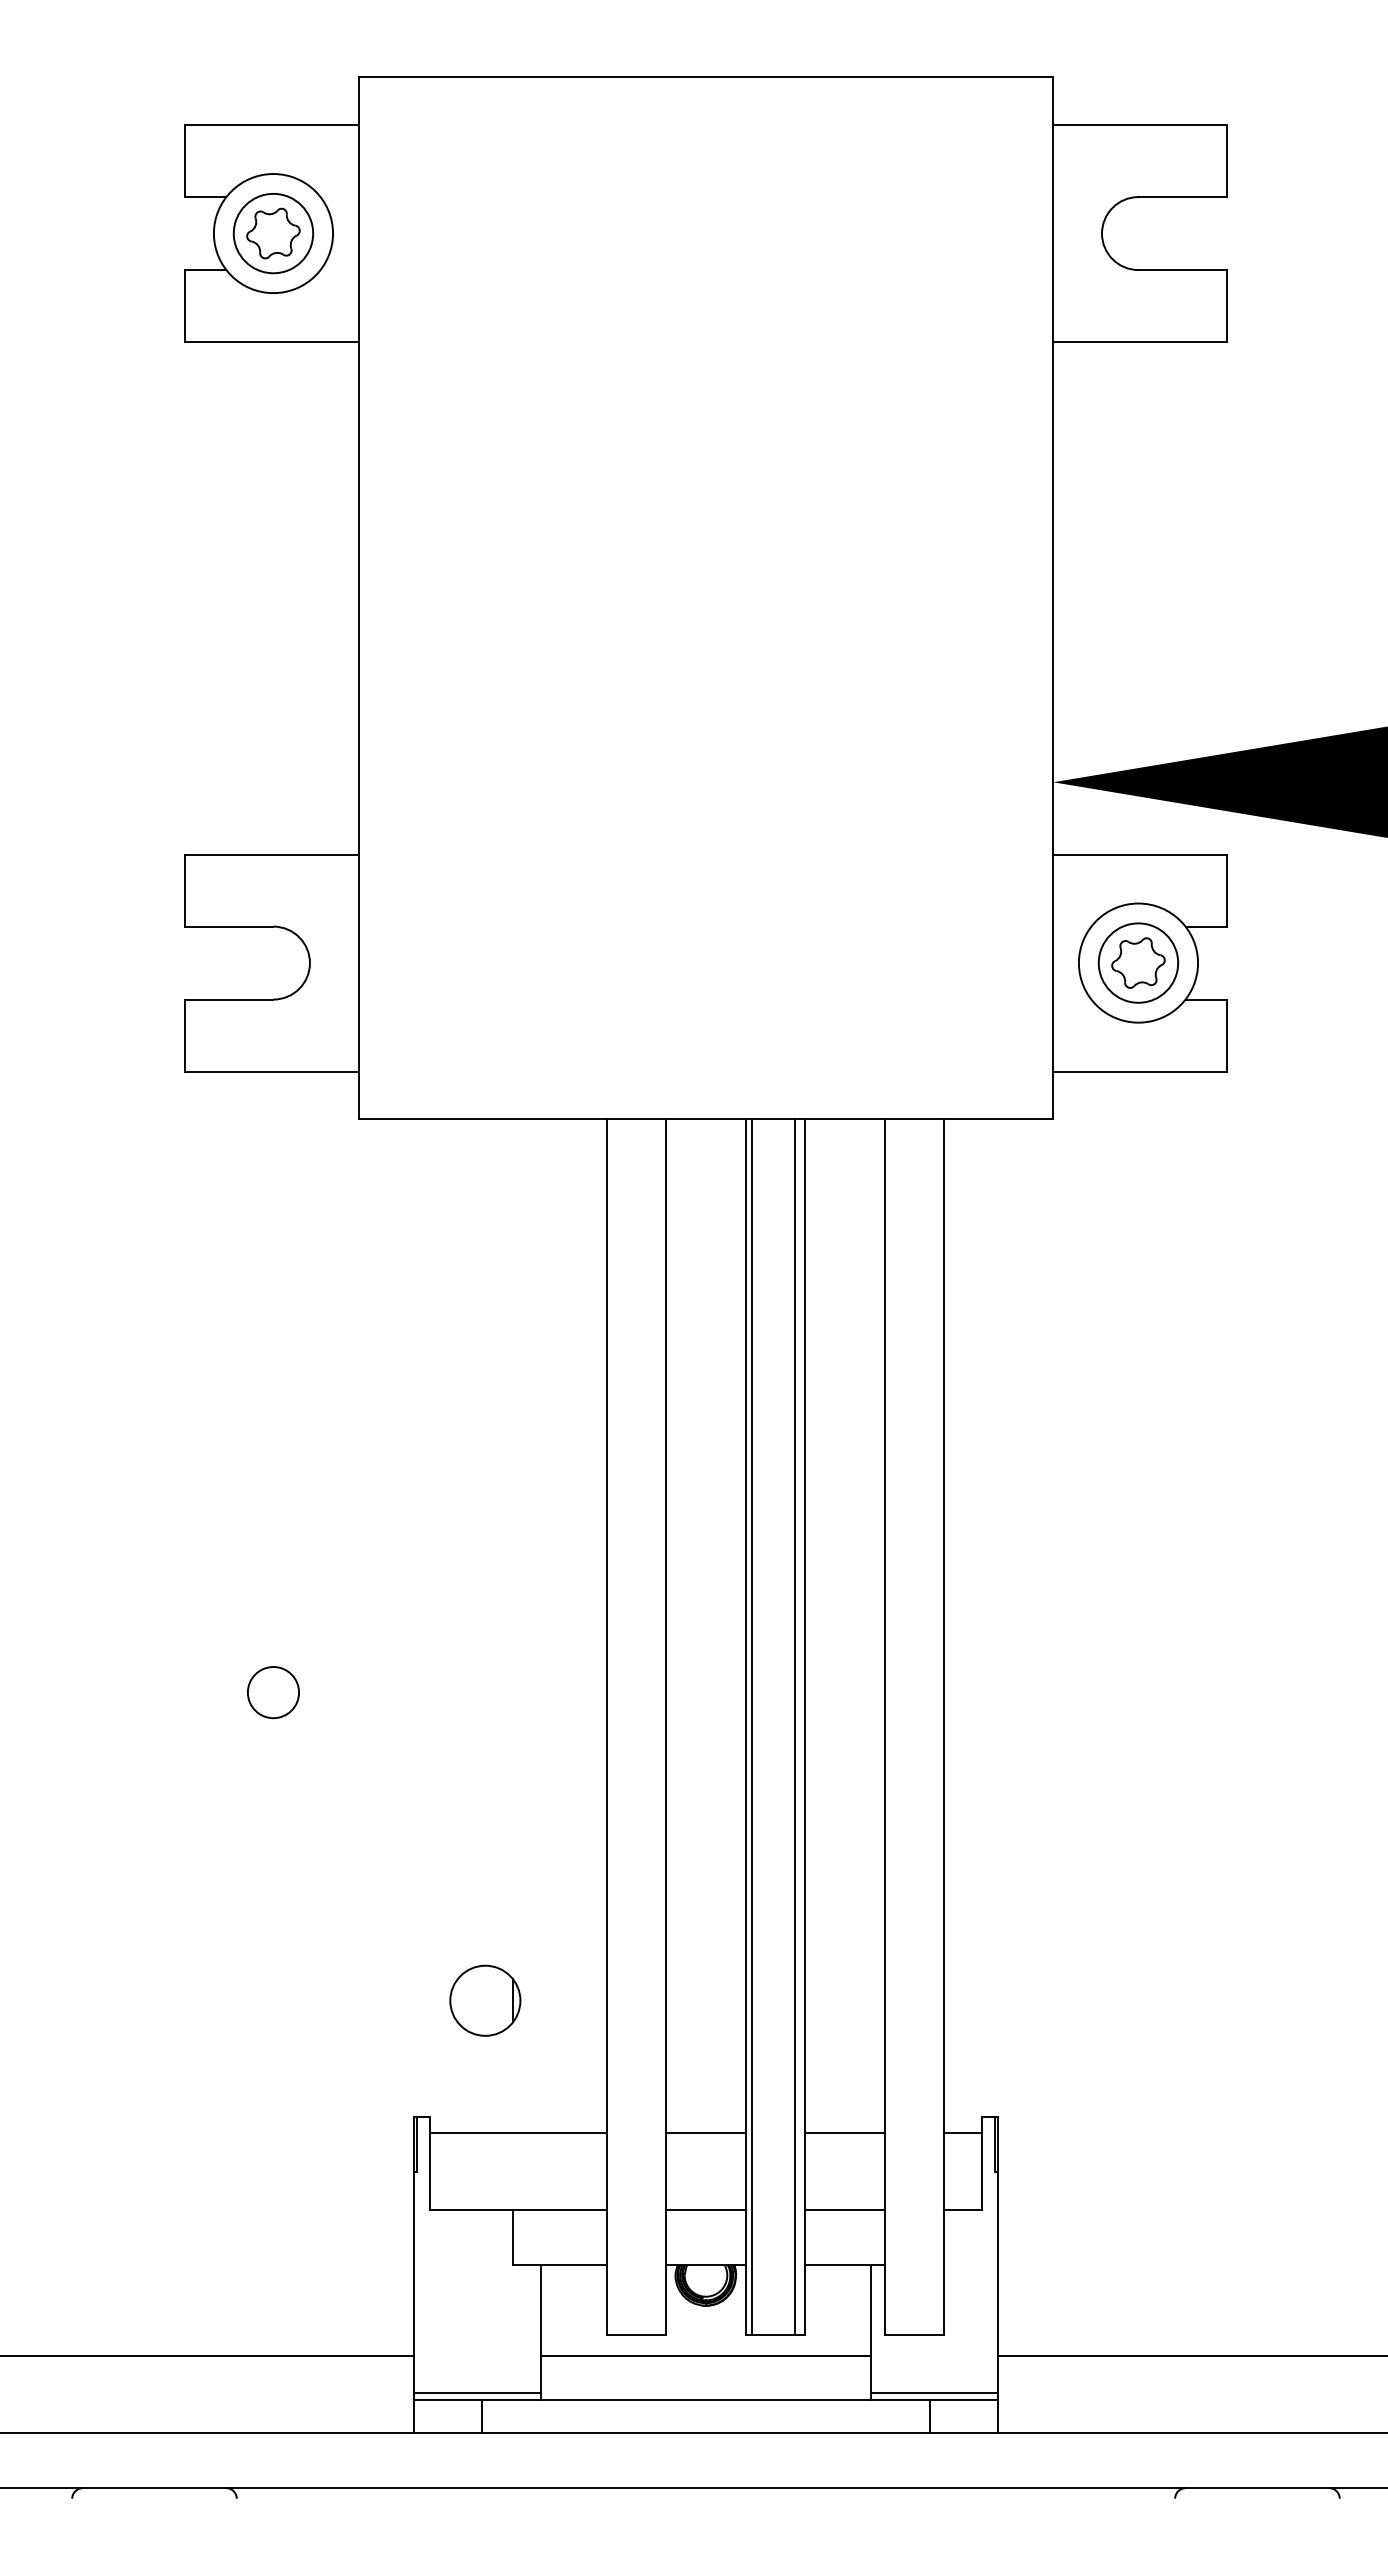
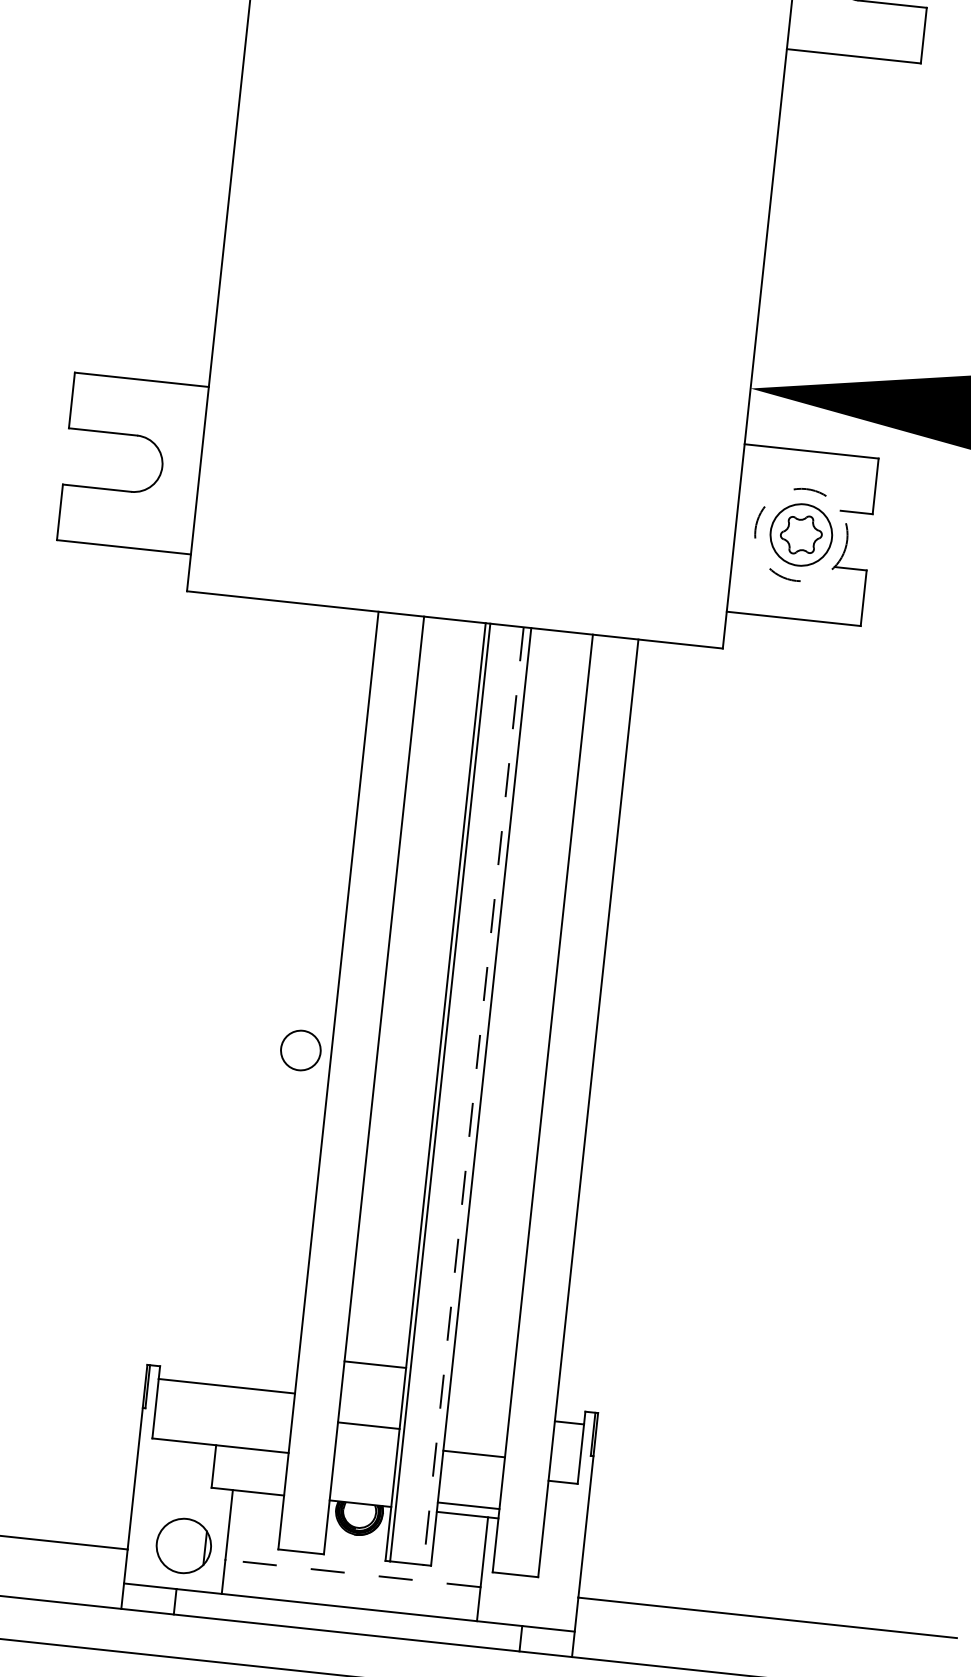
circle: (1138, 962) -> (801, 534), solid -> dashed
circle: (273, 1692) -> (300, 1050), moved
line: (795, 1727) -> (473, 1096), solid -> dashed
part: (485, 2000) -> (184, 1545), moved
line: (705, 2133) -> (374, 1364), moved
line: (844, 2133) -> (473, 1454), moved
line: (705, 2210) -> (368, 1425), moved
line: (844, 2210) -> (468, 1505), moved
line: (705, 2355) -> (352, 1573), solid -> dashed
line: (476, 2393) -> (172, 1583), removed
line: (934, 2393) -> (526, 1621), removed

